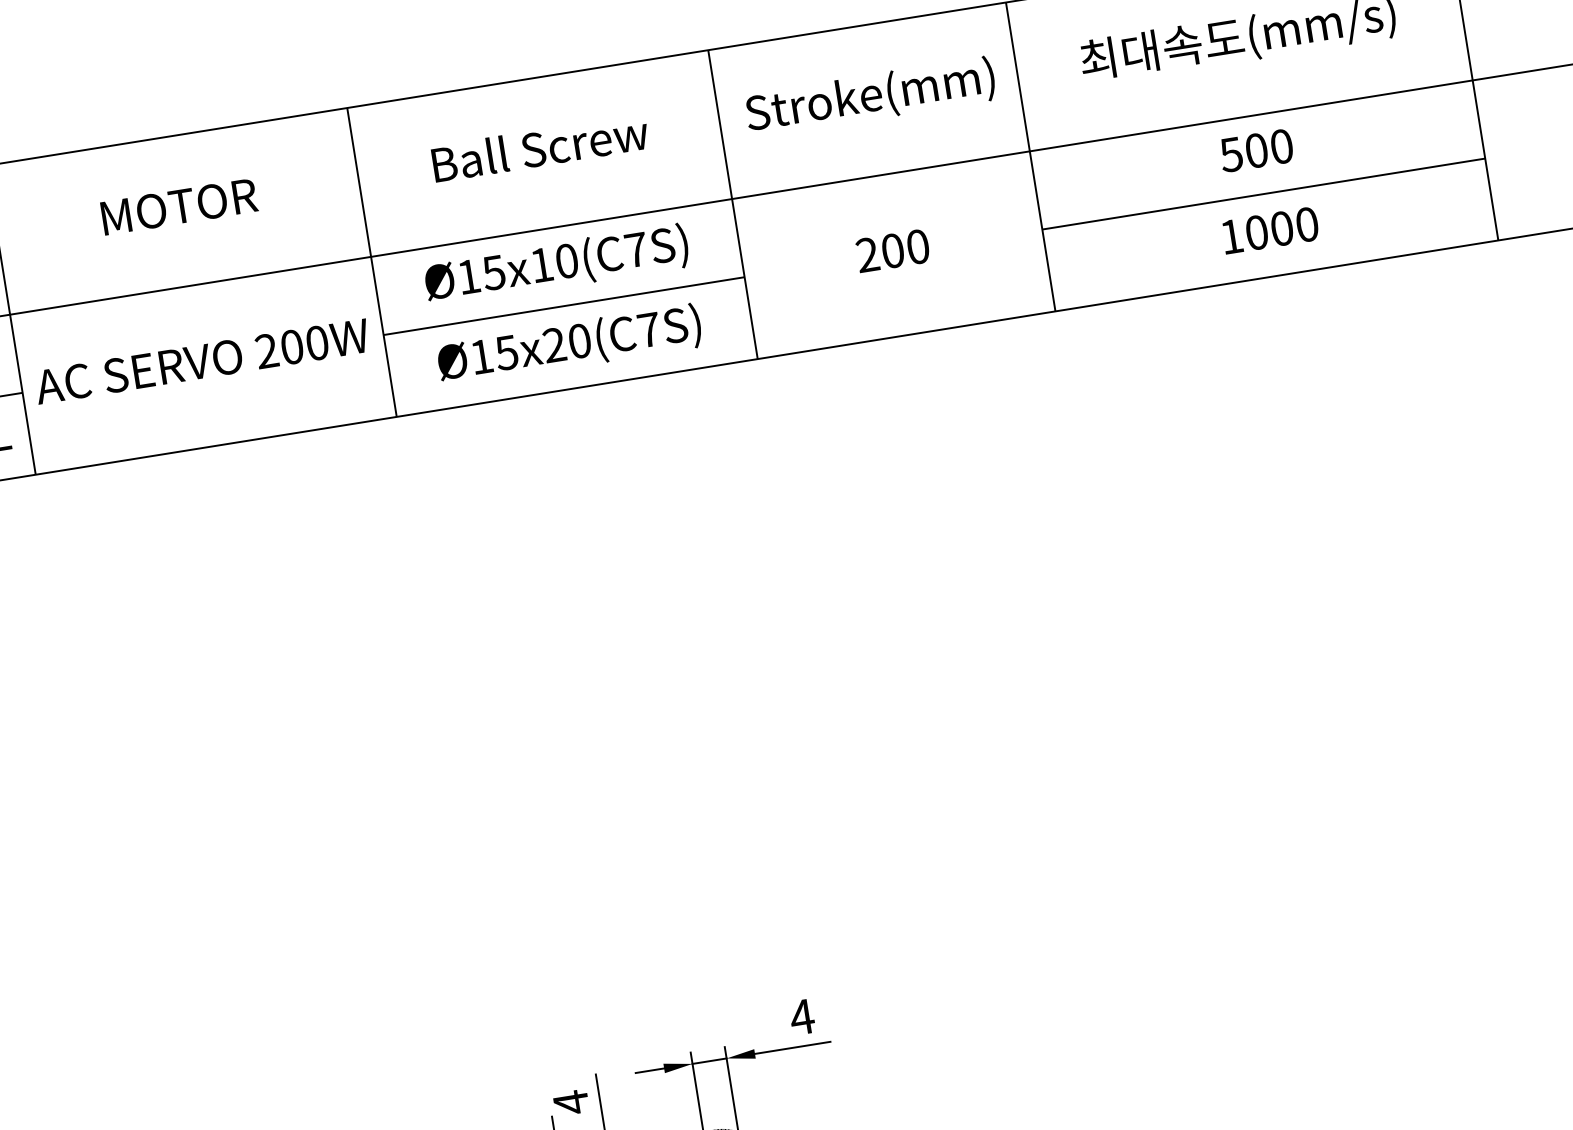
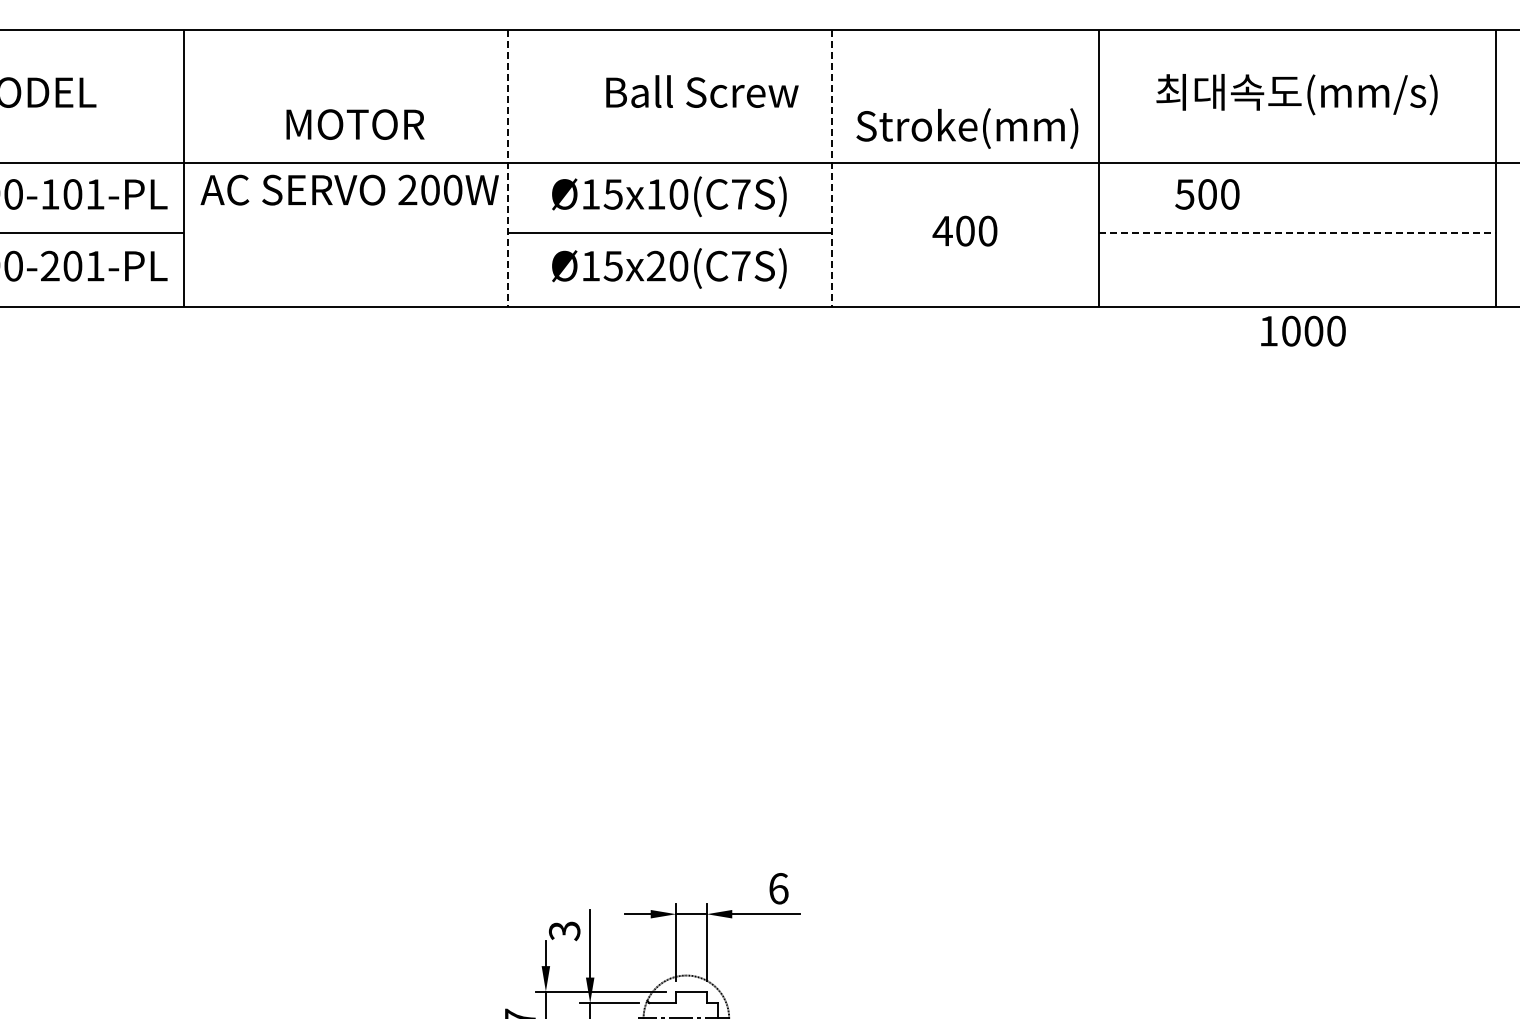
text: (870, 97) -> (967, 128), moved
text: (540, 147) -> (702, 91), moved
text: (1256, 150) -> (1207, 194), moved
line: (1263, 194) -> (1297, 233), solid -> dashed
line: (732, 204) -> (831, 168), solid -> dashed
text: (179, 206) -> (355, 124), moved
text: (1270, 229) -> (1303, 330), moved
text: (867, 254) -> (942, 230), 200 -> 400
line: (372, 262) -> (508, 168), solid -> dashed
text: (201, 360) -> (349, 189), moved
text: (801, 1017) -> (778, 888), 4 -> 6
text: (570, 1102) -> (564, 930), 4 -> 3

